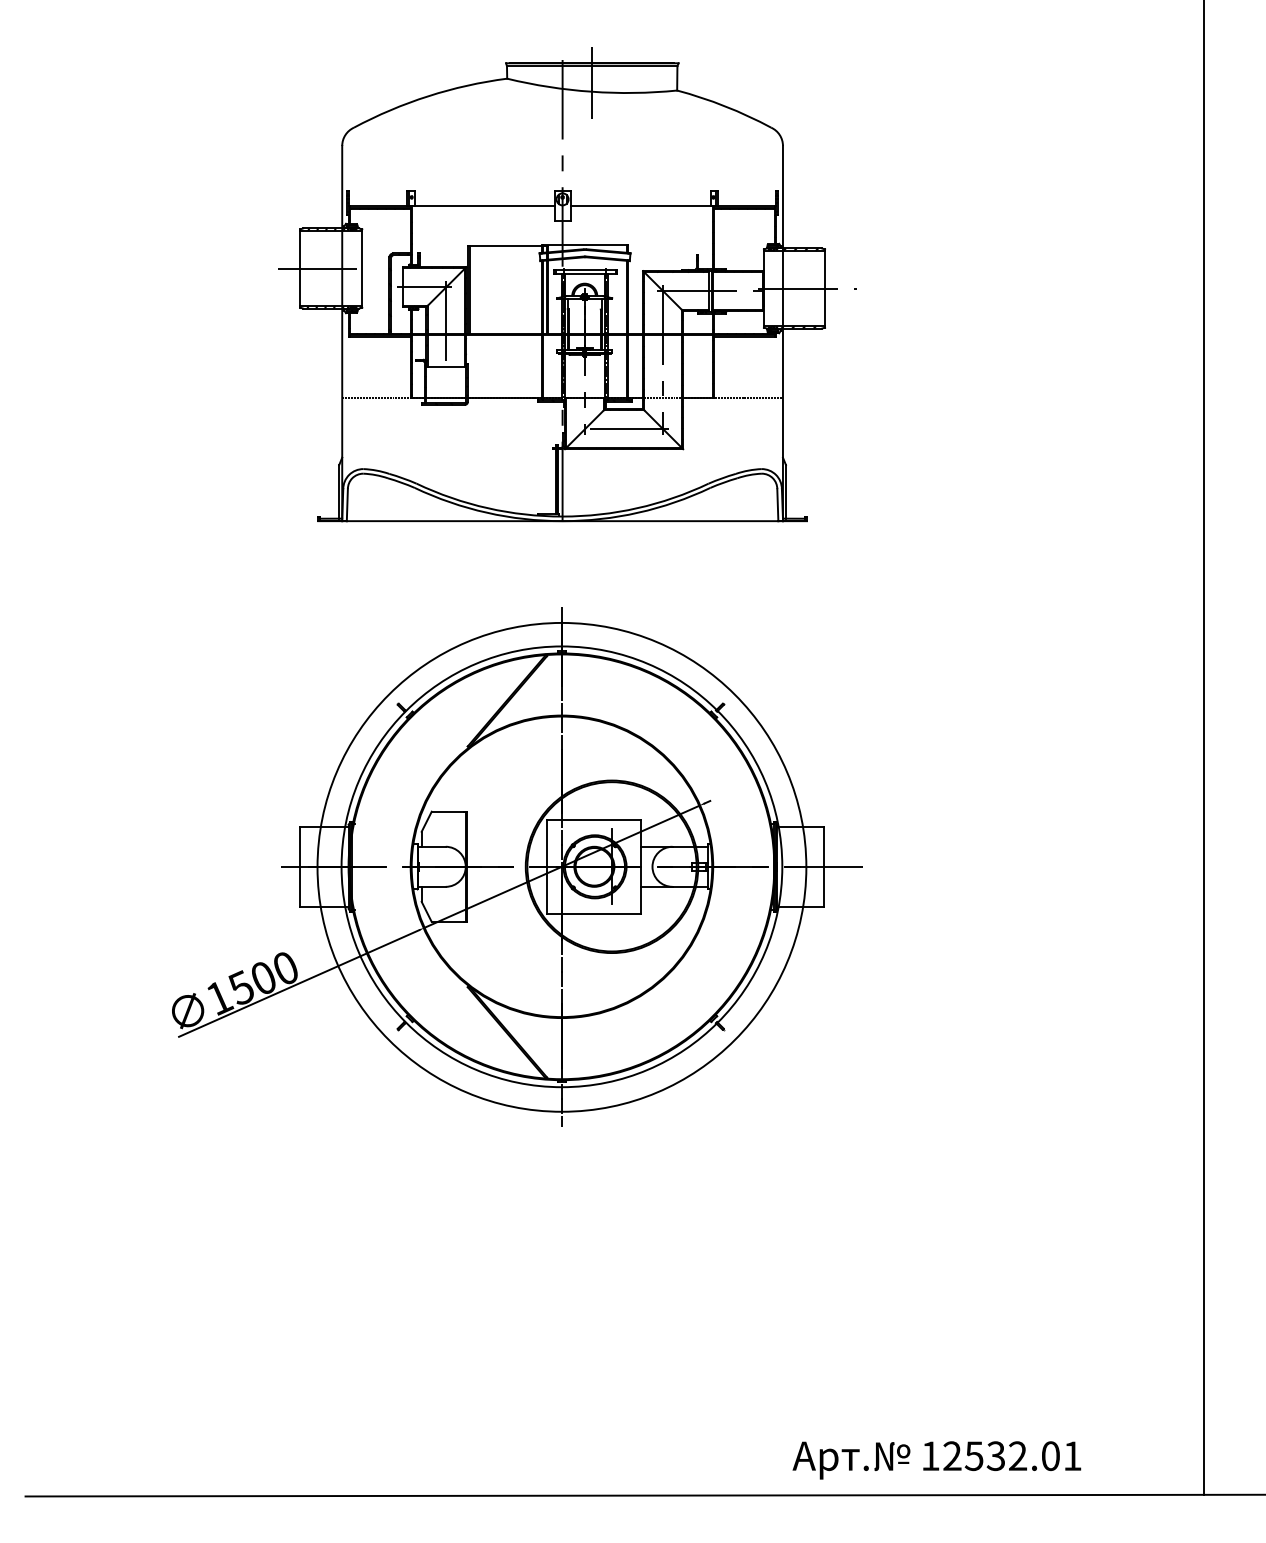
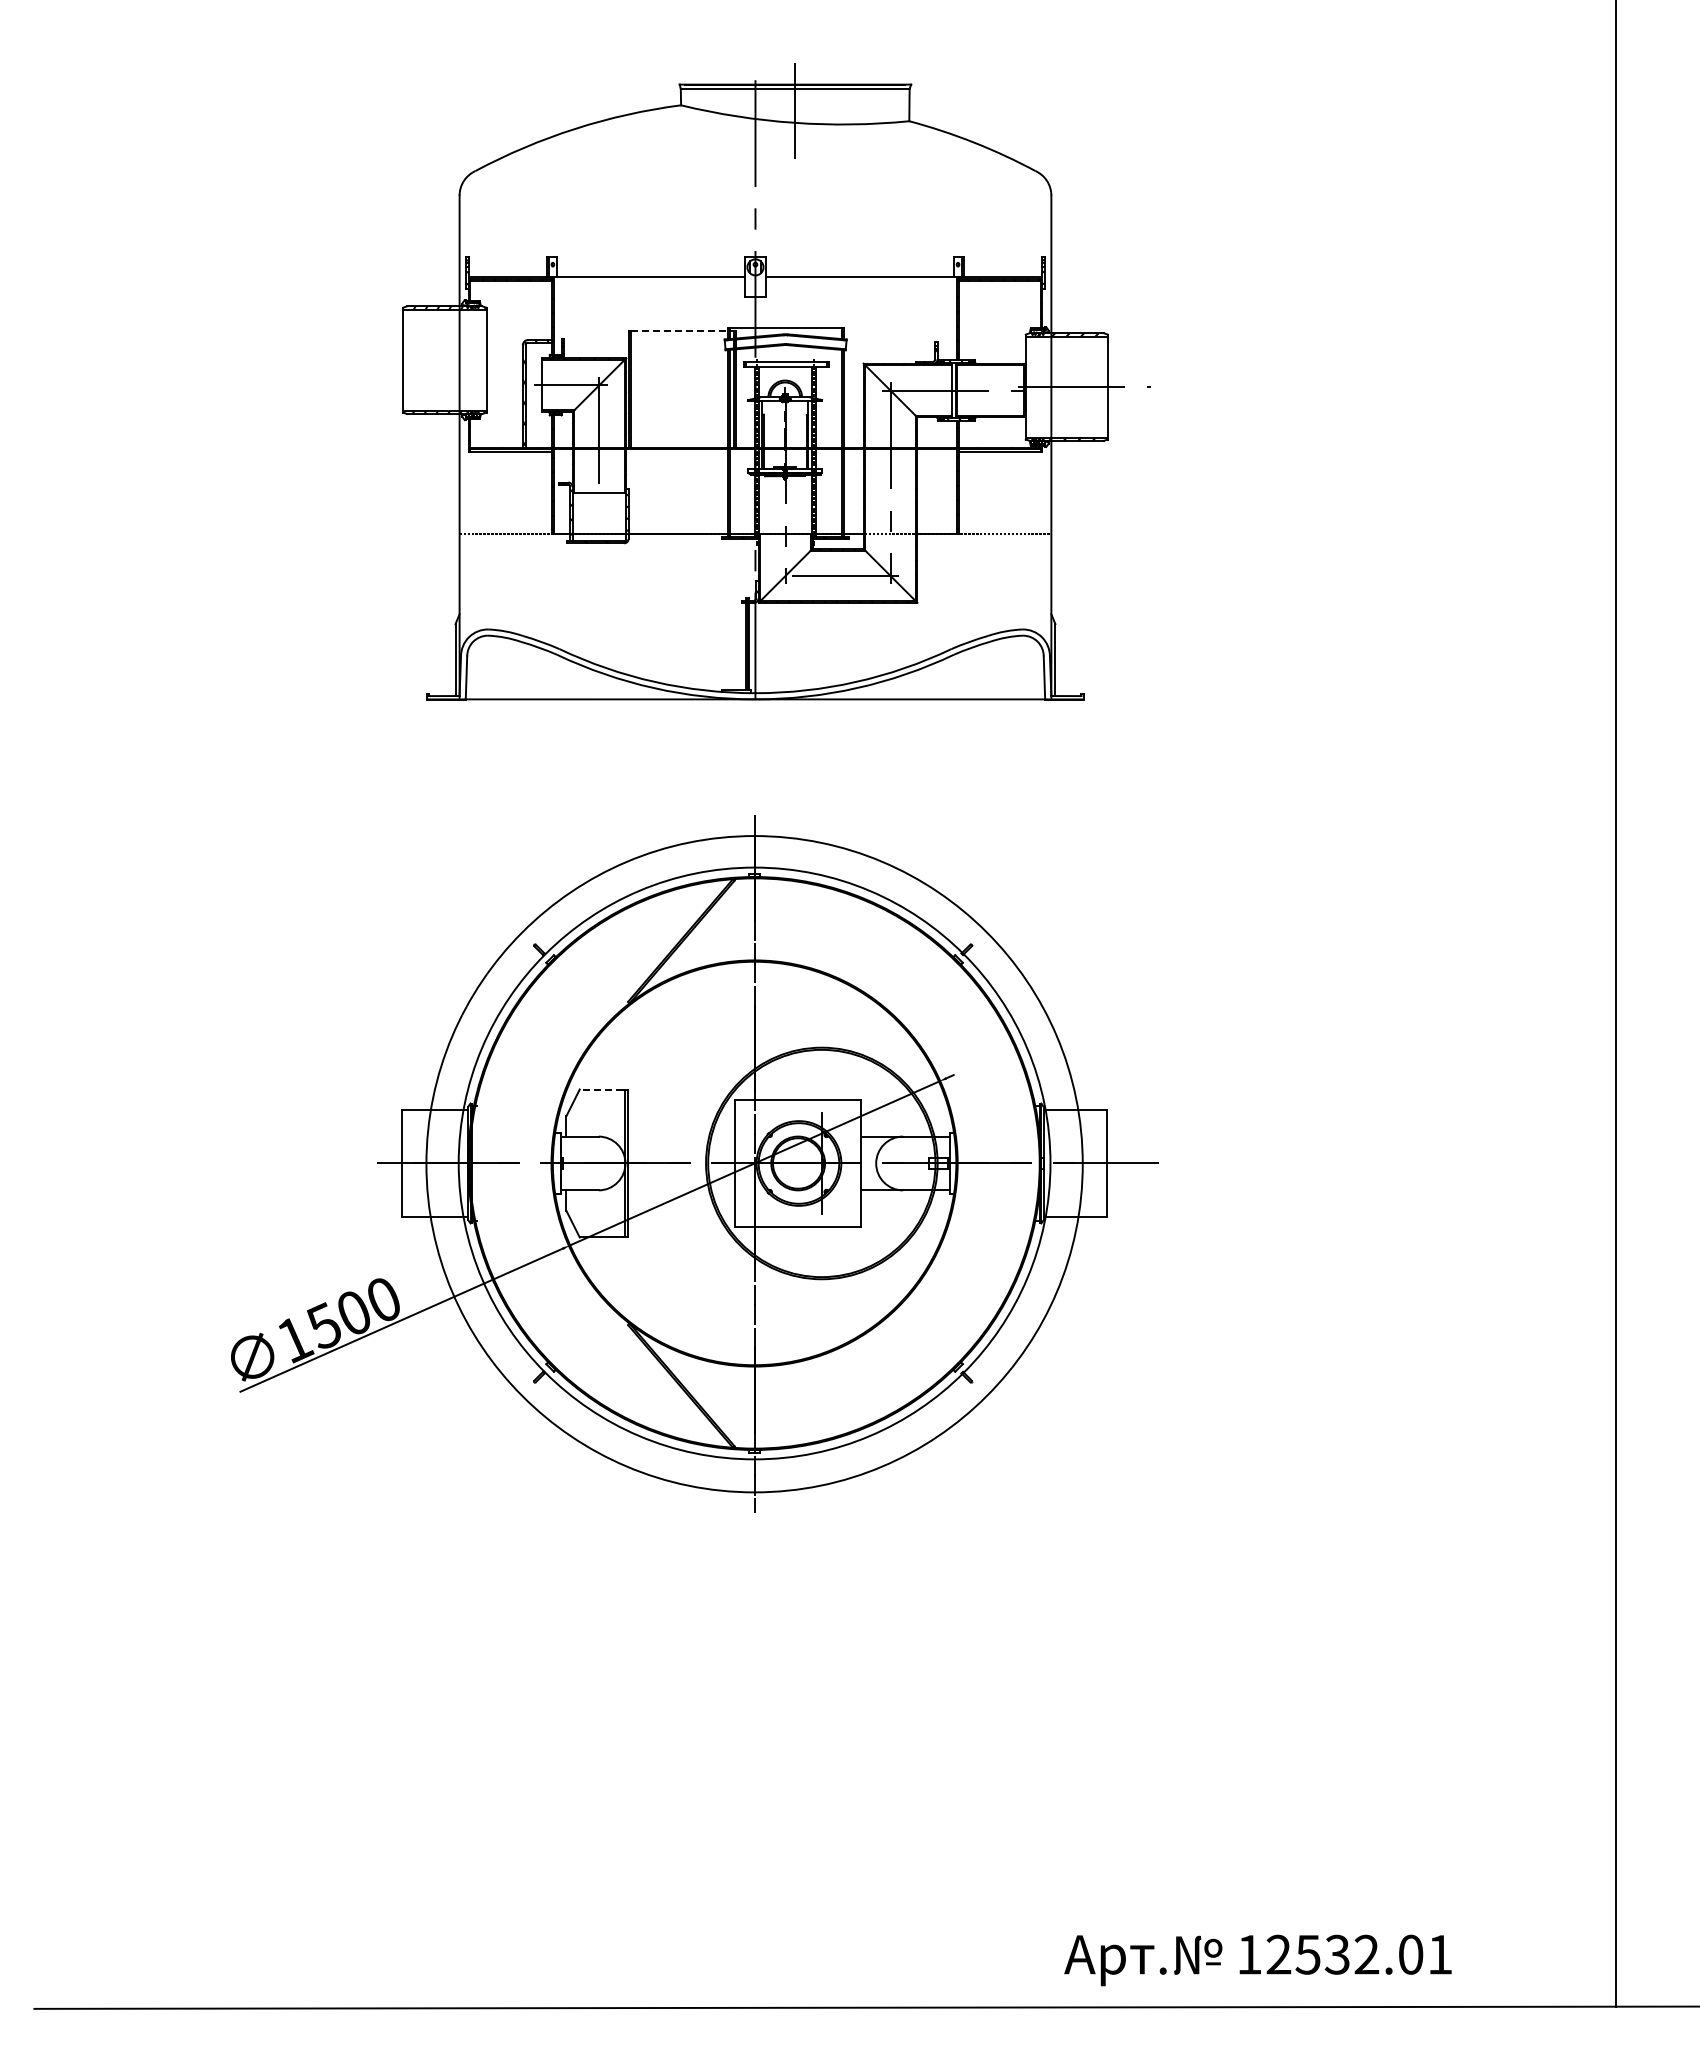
line: (508, 246) -> (683, 330), solid -> dashed
line: (320, 268) -> (430, 360), removed
line: (447, 811) -> (601, 1089), solid -> dashed

